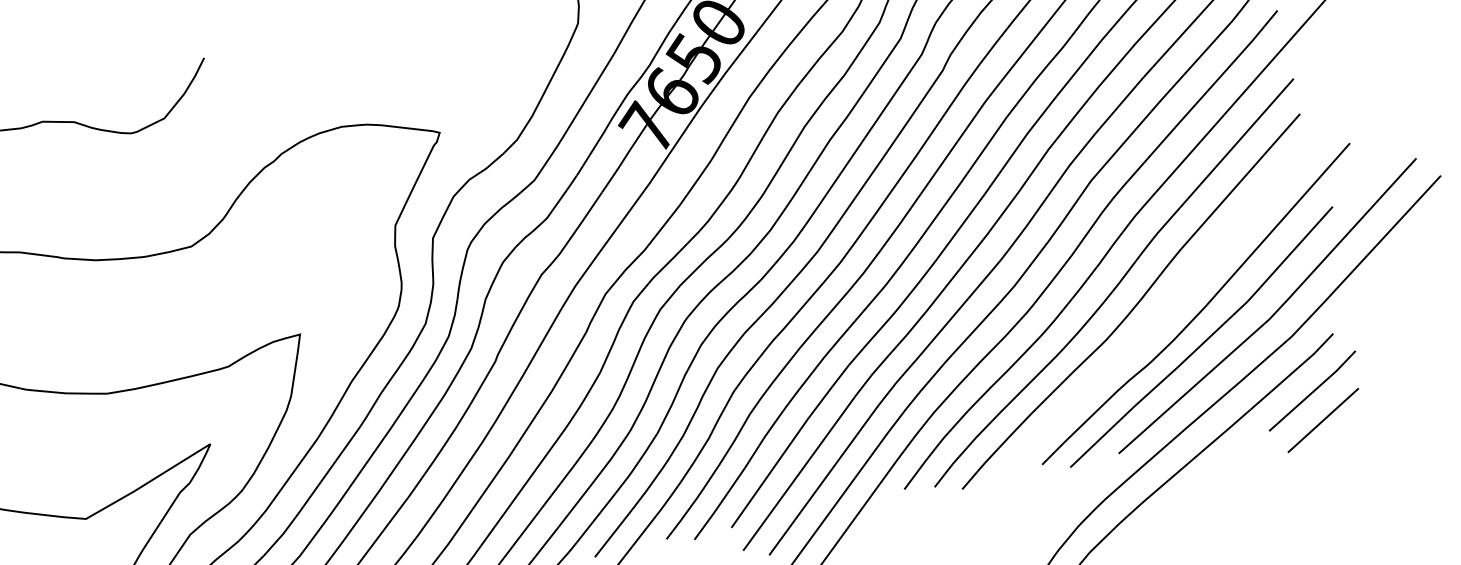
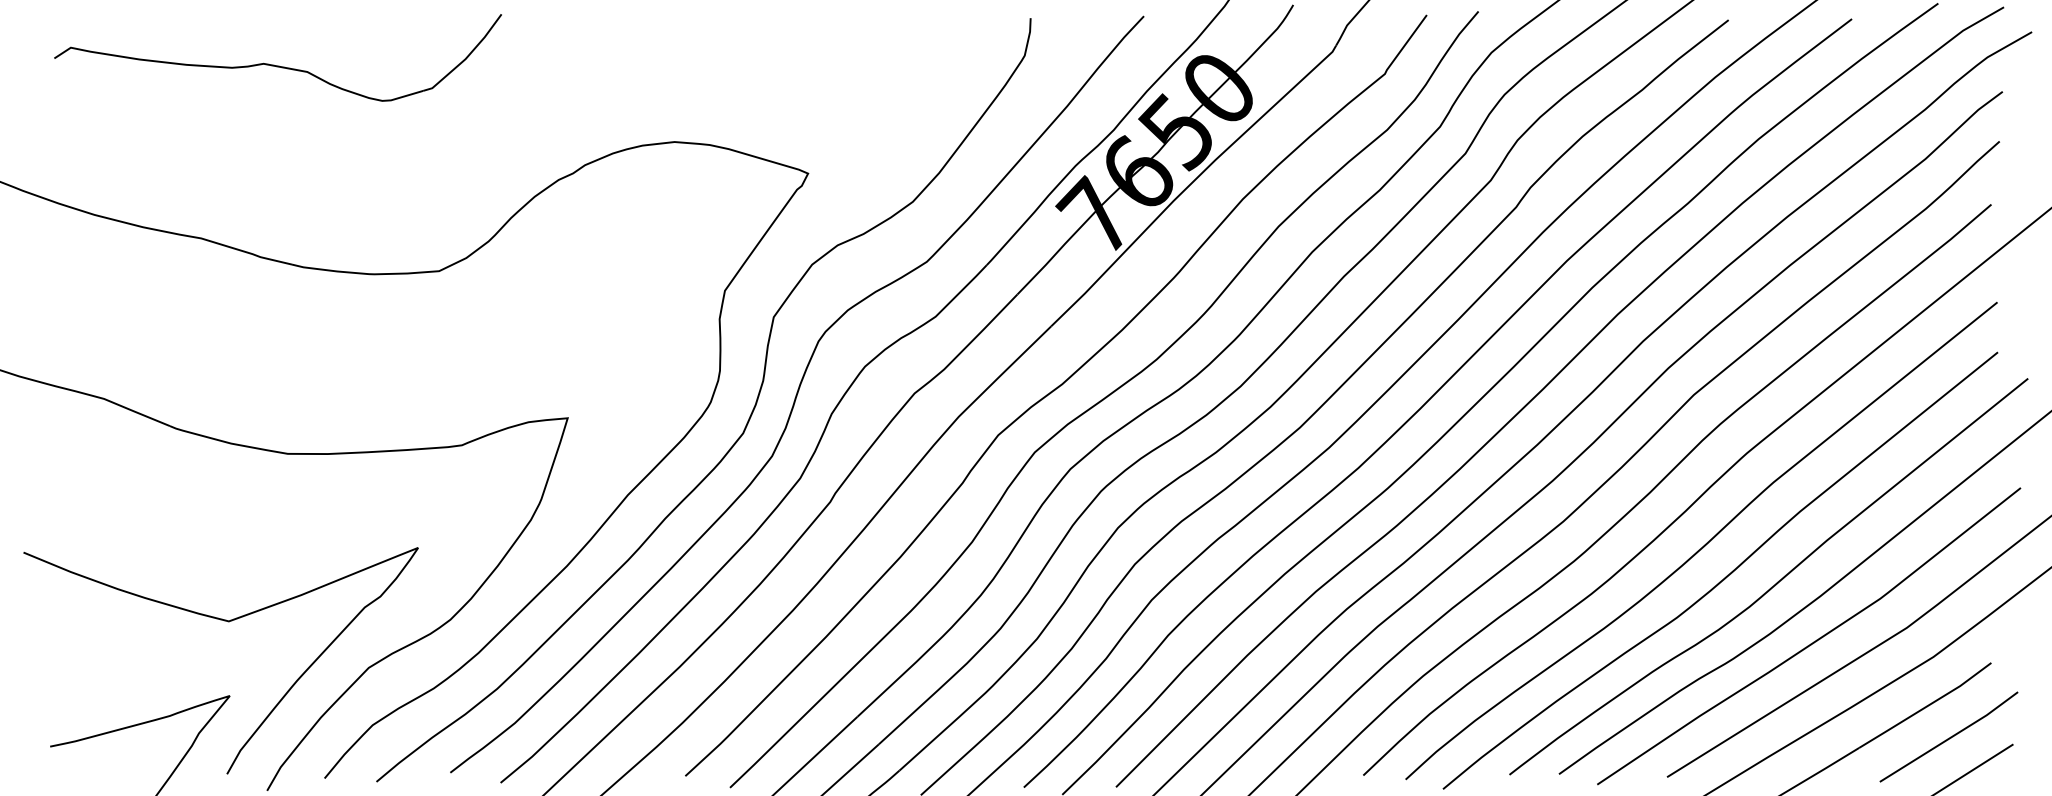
curve: (1171, 303) -> (1775, 583), added

